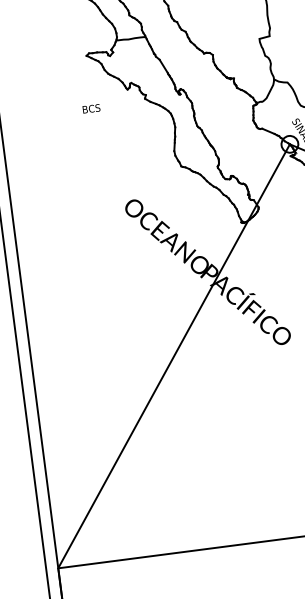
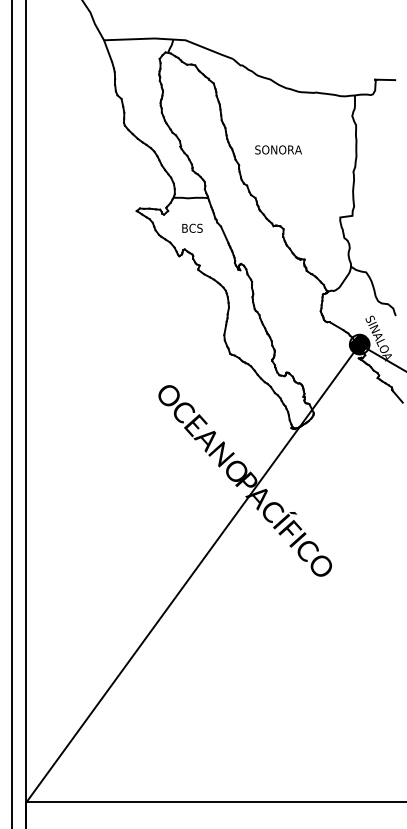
text: (91, 108) -> (192, 227), moved
hatch: (289, 144) -> (359, 344), added

